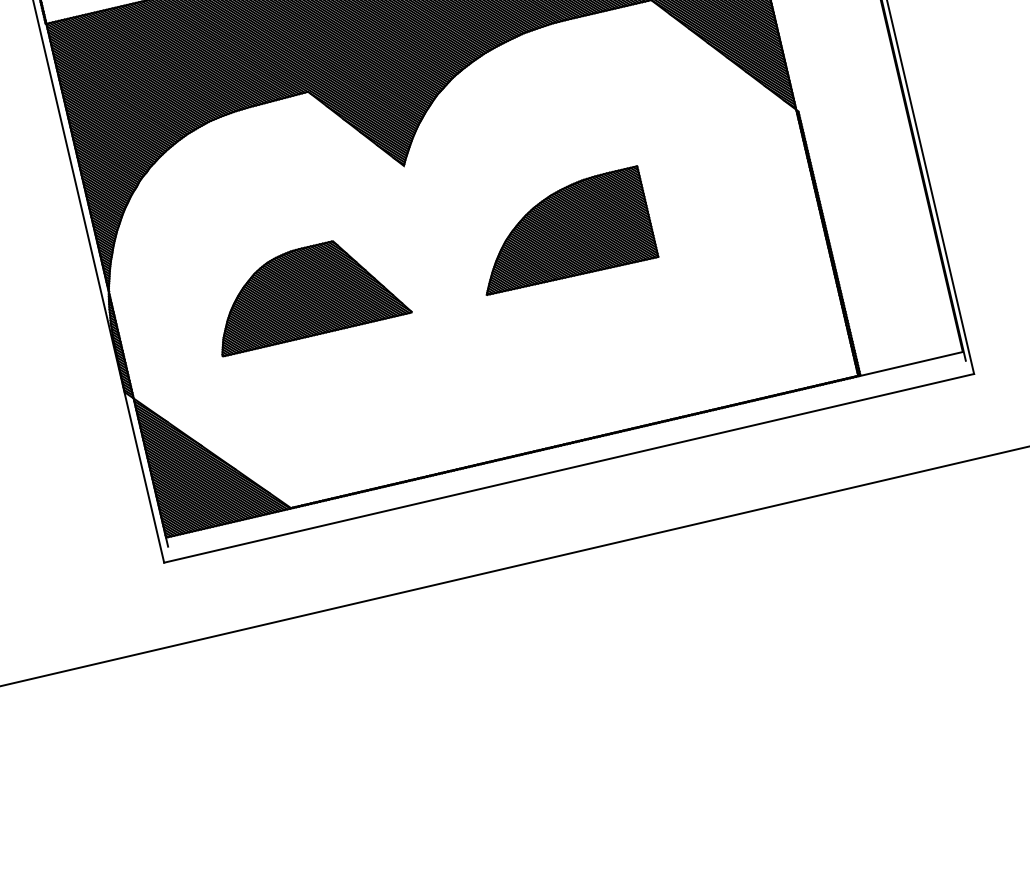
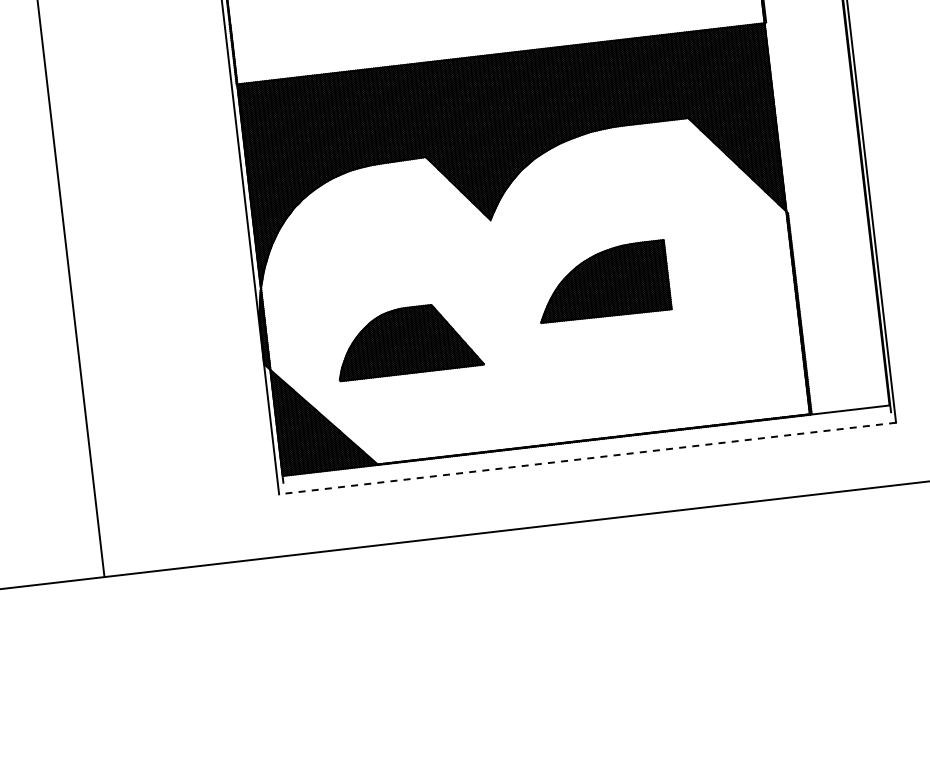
part: (312, 295) -> (411, 343), moved
line: (569, 468) -> (587, 458), solid -> dashed

